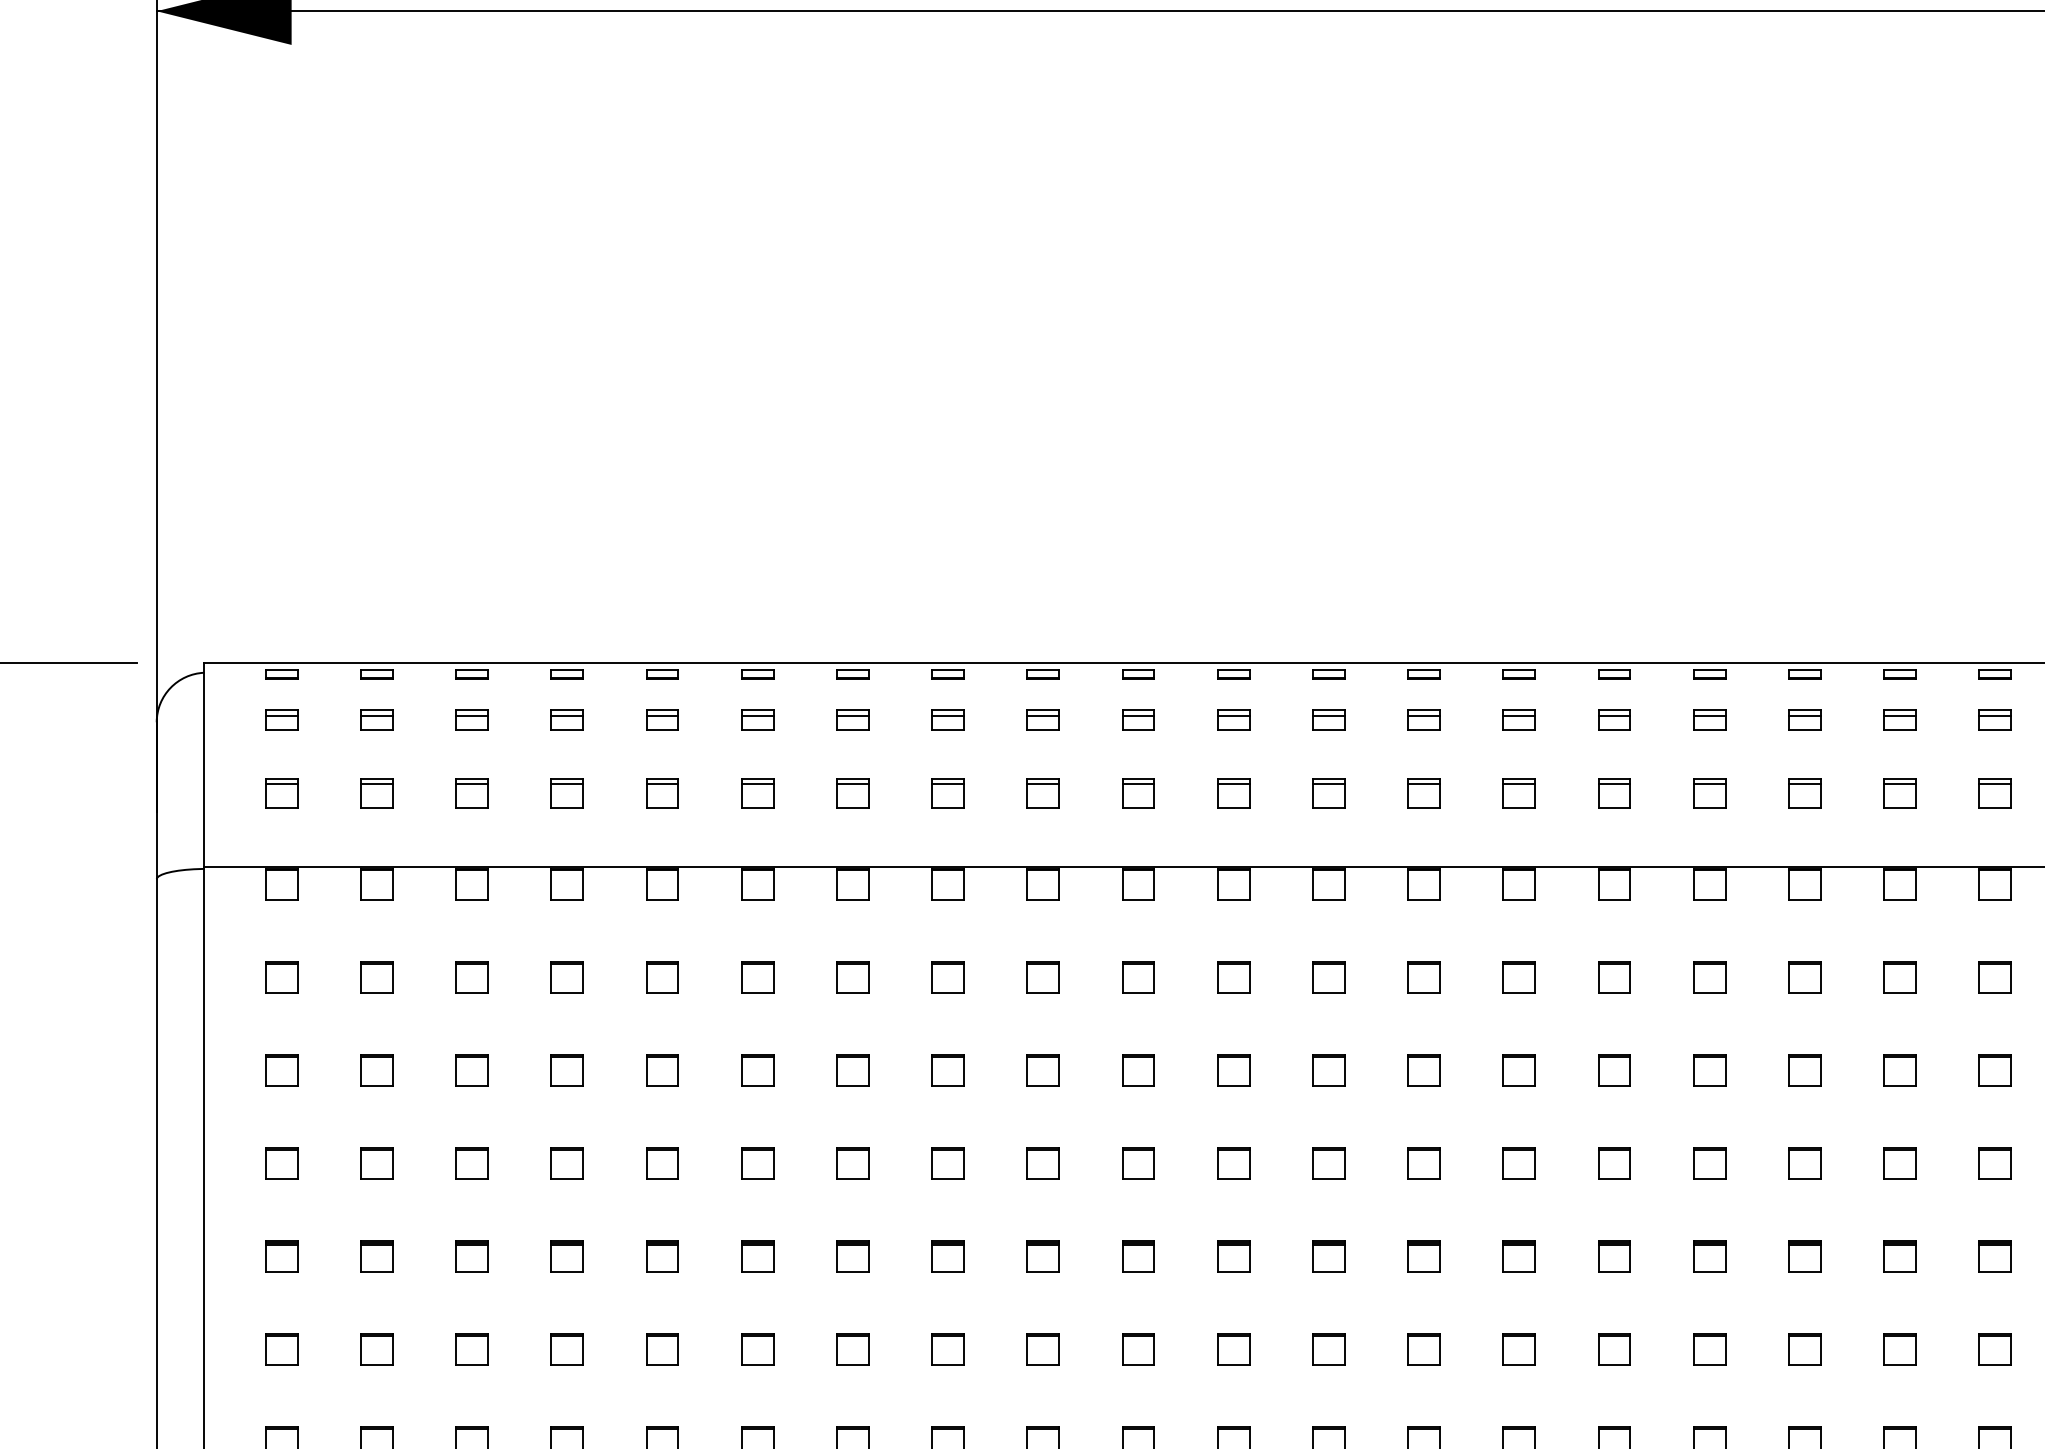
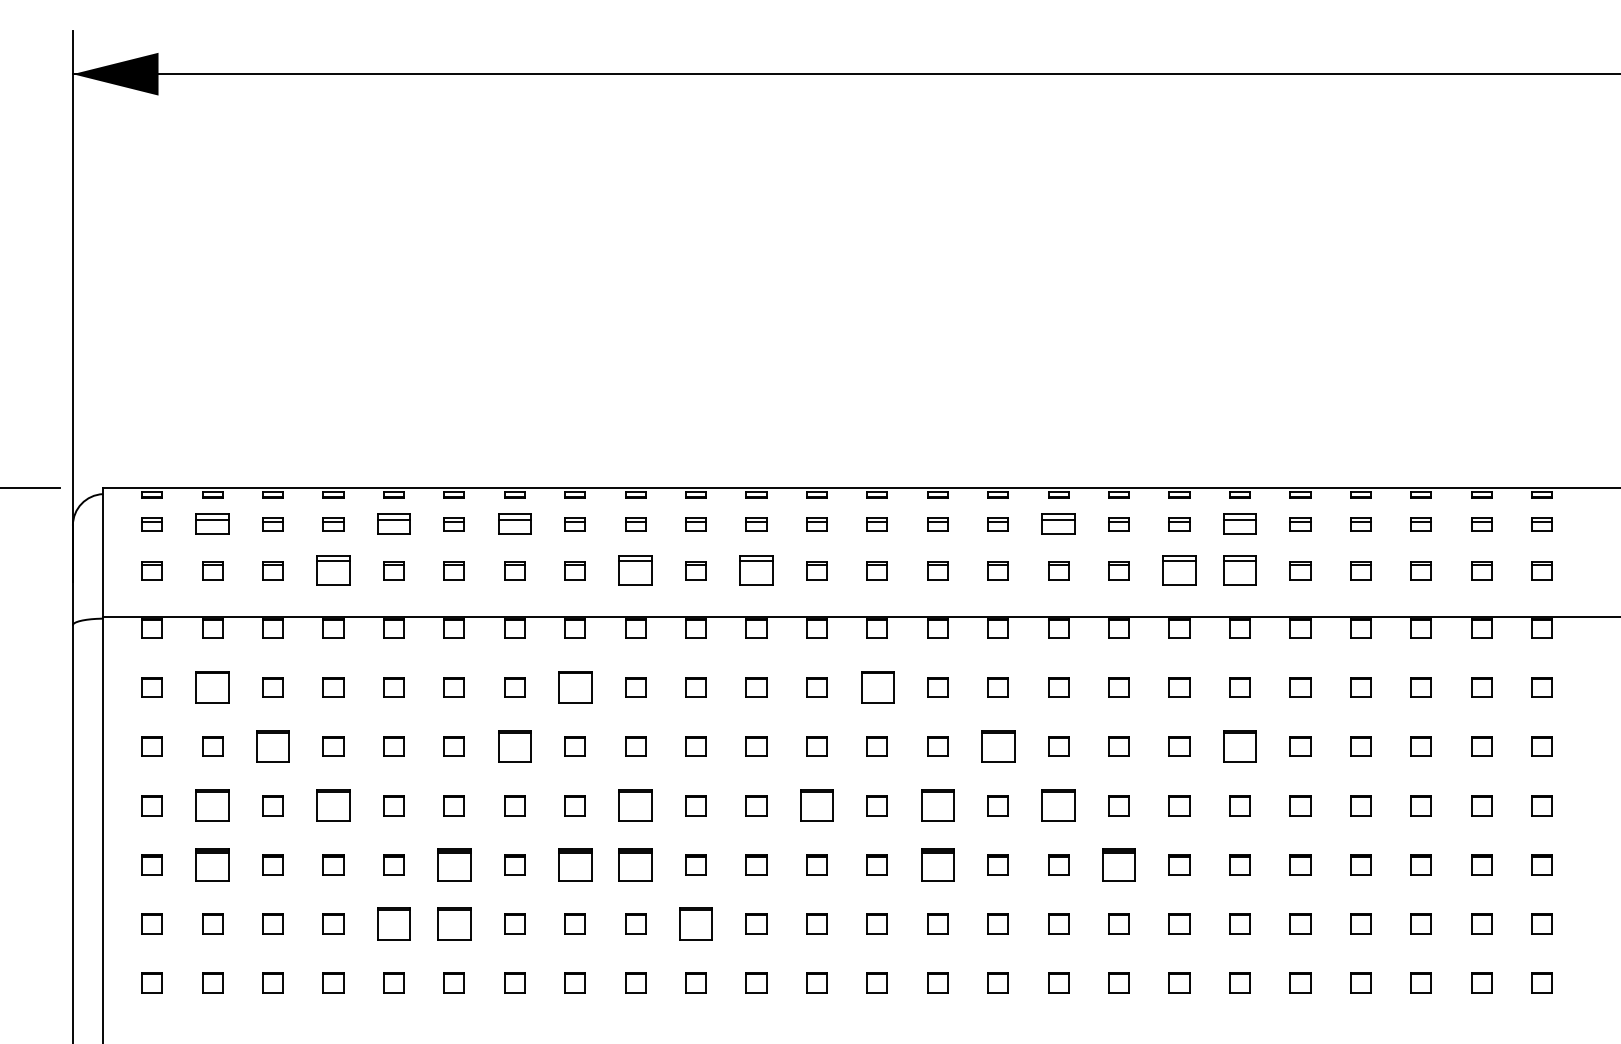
part: (376, 720) -> (212, 524), size x1.6
part: (661, 720) -> (393, 524), size x1.6
part: (852, 720) -> (514, 524), size x1.6
part: (1709, 720) -> (1058, 524), size x1.6
part: (1994, 720) -> (1239, 524), size x1.6
part: (567, 793) -> (333, 570), size x1.6
part: (1043, 793) -> (635, 570), size x1.6
part: (1233, 793) -> (756, 570), size x1.6
part: (1899, 793) -> (1179, 570), size x1.6
part: (1994, 793) -> (1239, 570), size x1.6
part: (376, 977) -> (212, 687), size x1.6
part: (946, 977) -> (574, 687), size x1.6
part: (1422, 977) -> (876, 687), size x1.6
part: (471, 1070) -> (272, 746), size x1.6
part: (852, 1070) -> (514, 746), size x1.6
part: (1613, 1070) -> (997, 746), size x1.6
part: (1994, 1070) -> (1239, 746), size x1.6
part: (376, 1163) -> (212, 805), size x1.6
part: (567, 1163) -> (333, 805), size x1.6
part: (1043, 1163) -> (635, 805), size x1.6
part: (1328, 1163) -> (816, 805), size x1.6
part: (1518, 1163) -> (937, 805), size x1.6
part: (1709, 1163) -> (1058, 805), size x1.6
part: (376, 1256) -> (212, 864), size x1.6
part: (756, 1256) -> (453, 864), size x1.6
part: (946, 1256) -> (574, 864), size x1.6
part: (1043, 1256) -> (635, 864), size x1.6
part: (1518, 1256) -> (937, 864), size x1.6
part: (1803, 1256) -> (1118, 864), size x1.6
part: (661, 1349) -> (393, 923), size x1.6
part: (756, 1349) -> (453, 923), size x1.6
part: (1137, 1349) -> (695, 923), size x1.6

